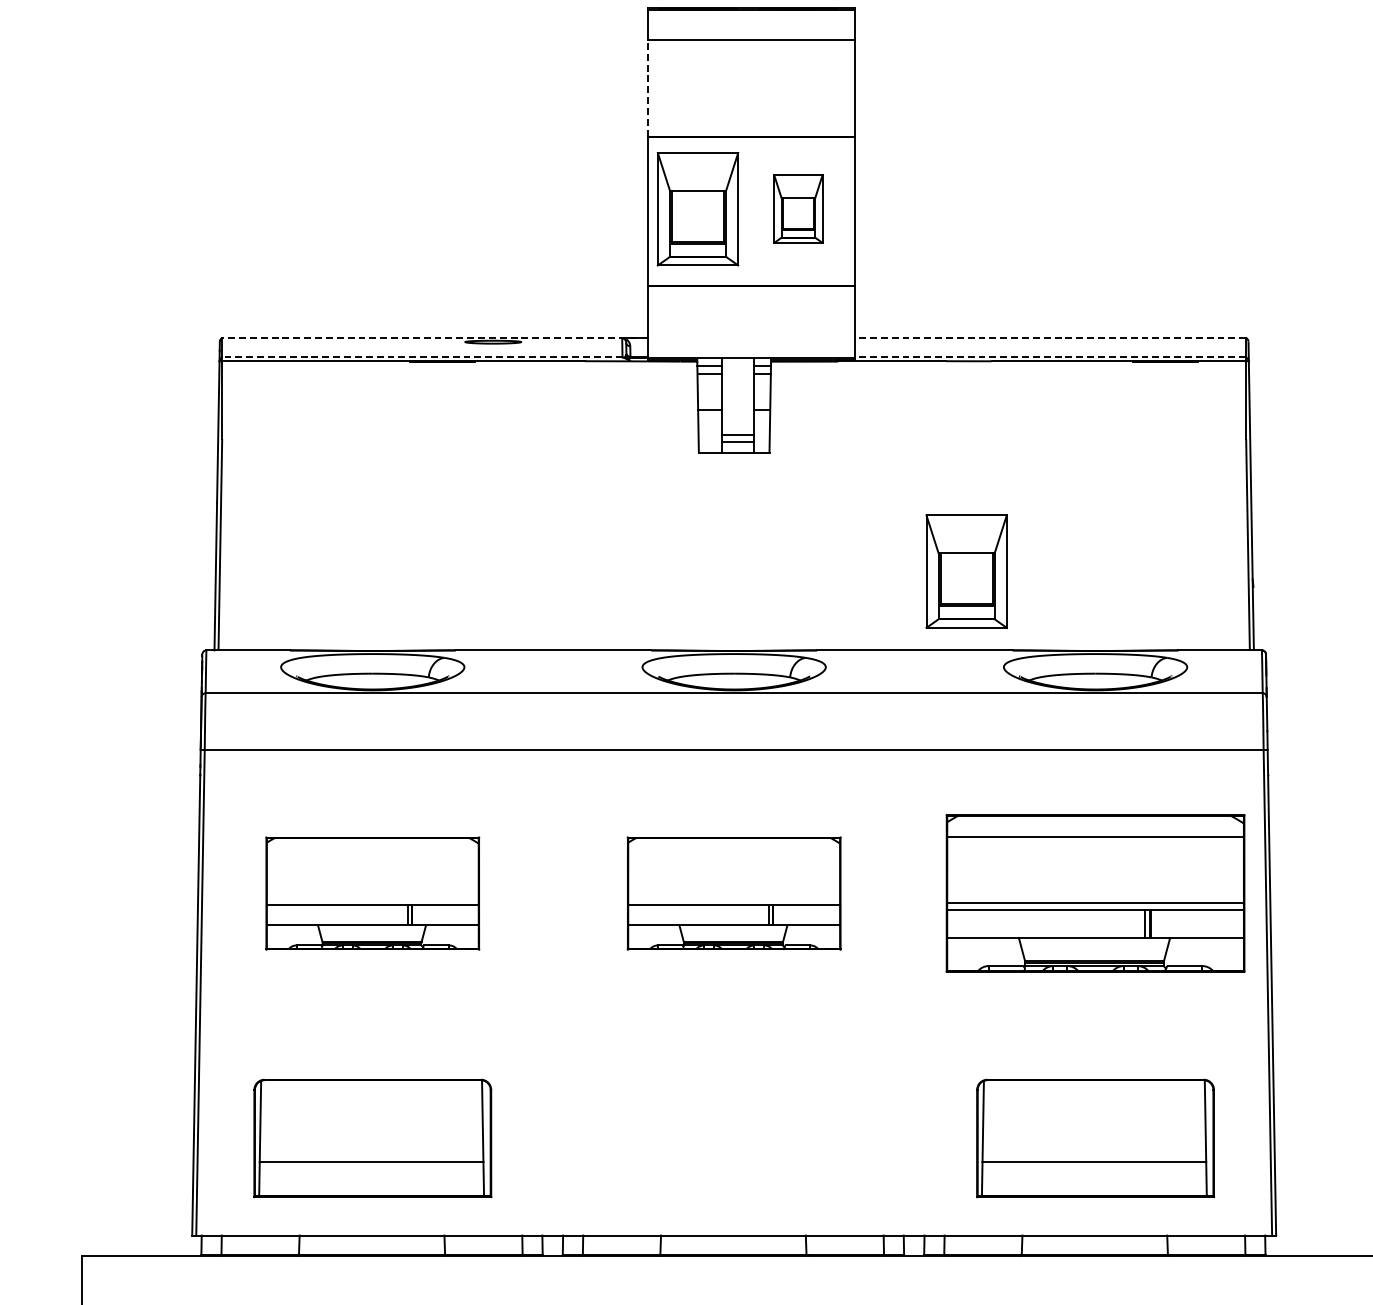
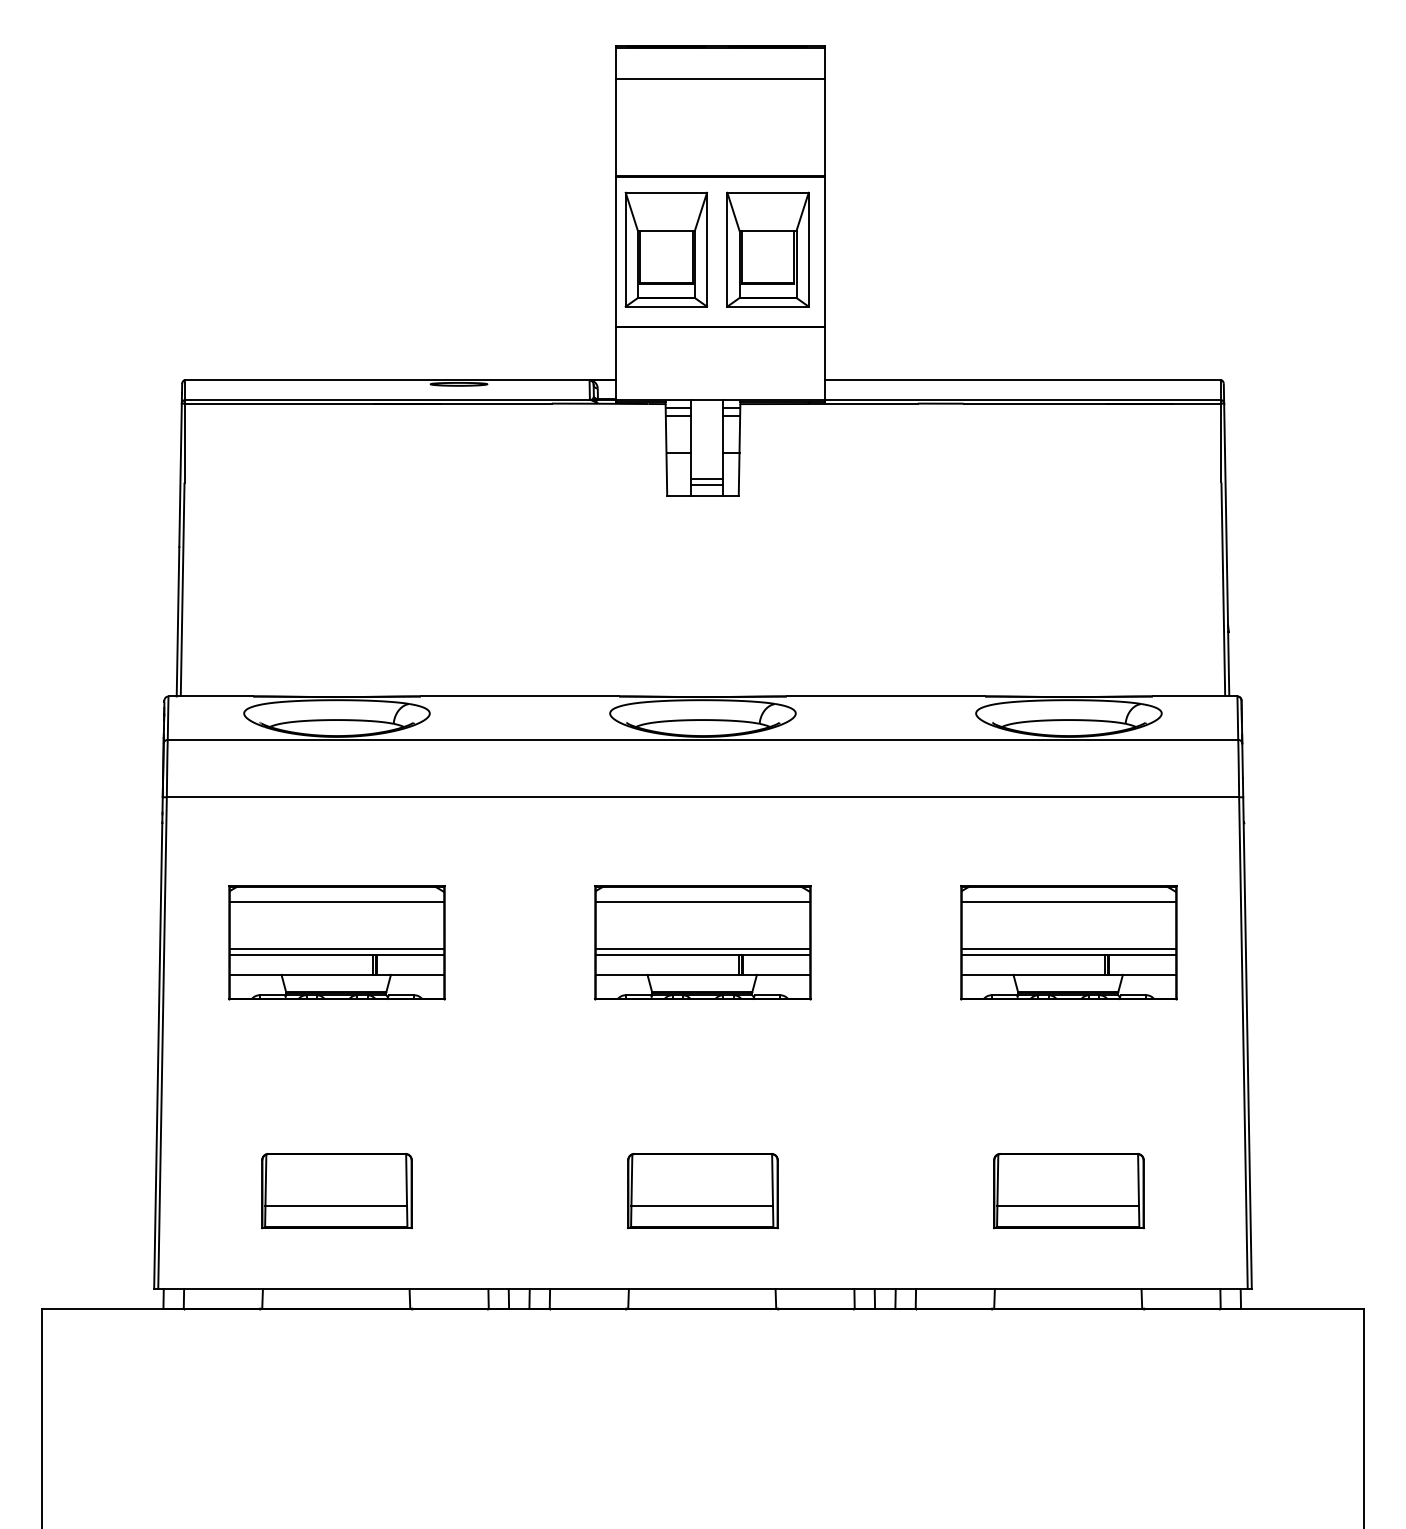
line: (647, 88) -> (615, 127), dashed -> solid
part: (797, 209) -> (767, 249), size x1.67
line: (435, 337) -> (400, 379), dashed -> solid
line: (1049, 337) -> (1022, 379), dashed -> solid
line: (422, 357) -> (387, 399), dashed -> solid
line: (1049, 357) -> (1022, 399), dashed -> solid
part: (966, 571) -> (938, 616), removed
line: (372, 852) -> (336, 901), added
line: (733, 852) -> (702, 901), added
part: (1095, 893) -> (1068, 942), size x0.71
line: (372, 900) -> (336, 949), added
line: (733, 900) -> (702, 949), added
part: (372, 1139) -> (336, 1191), size x0.62
part: (733, 1139) -> (702, 1191), added
part: (1095, 1139) -> (1068, 1191), size x0.62

